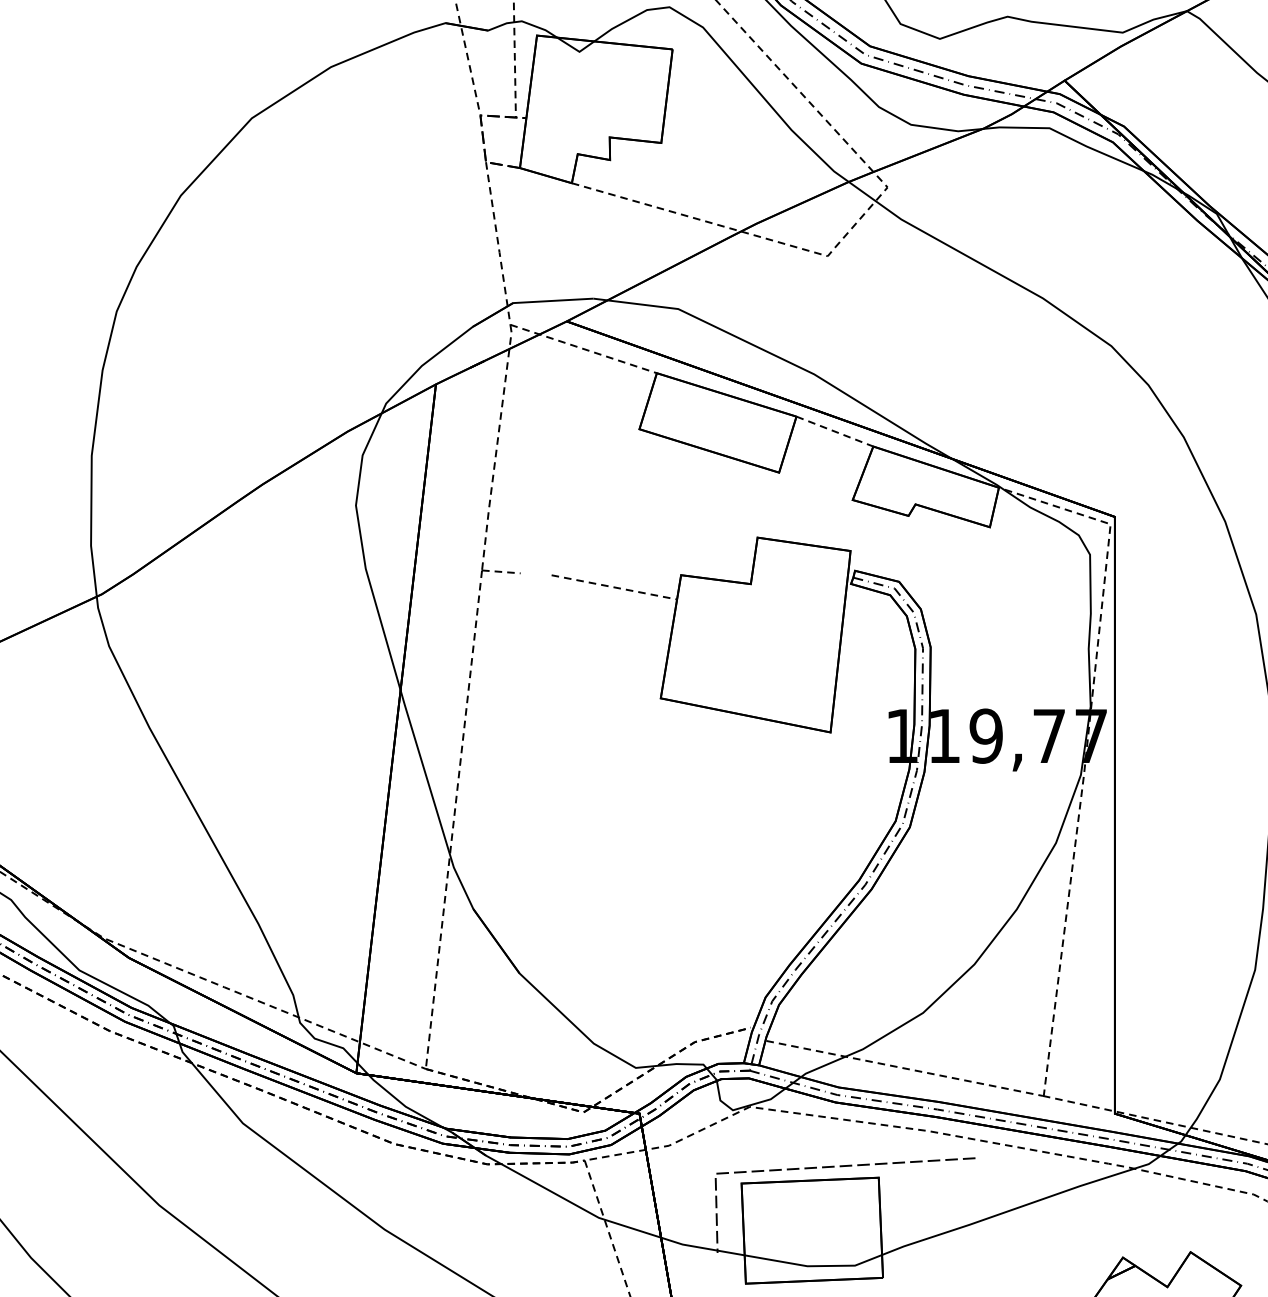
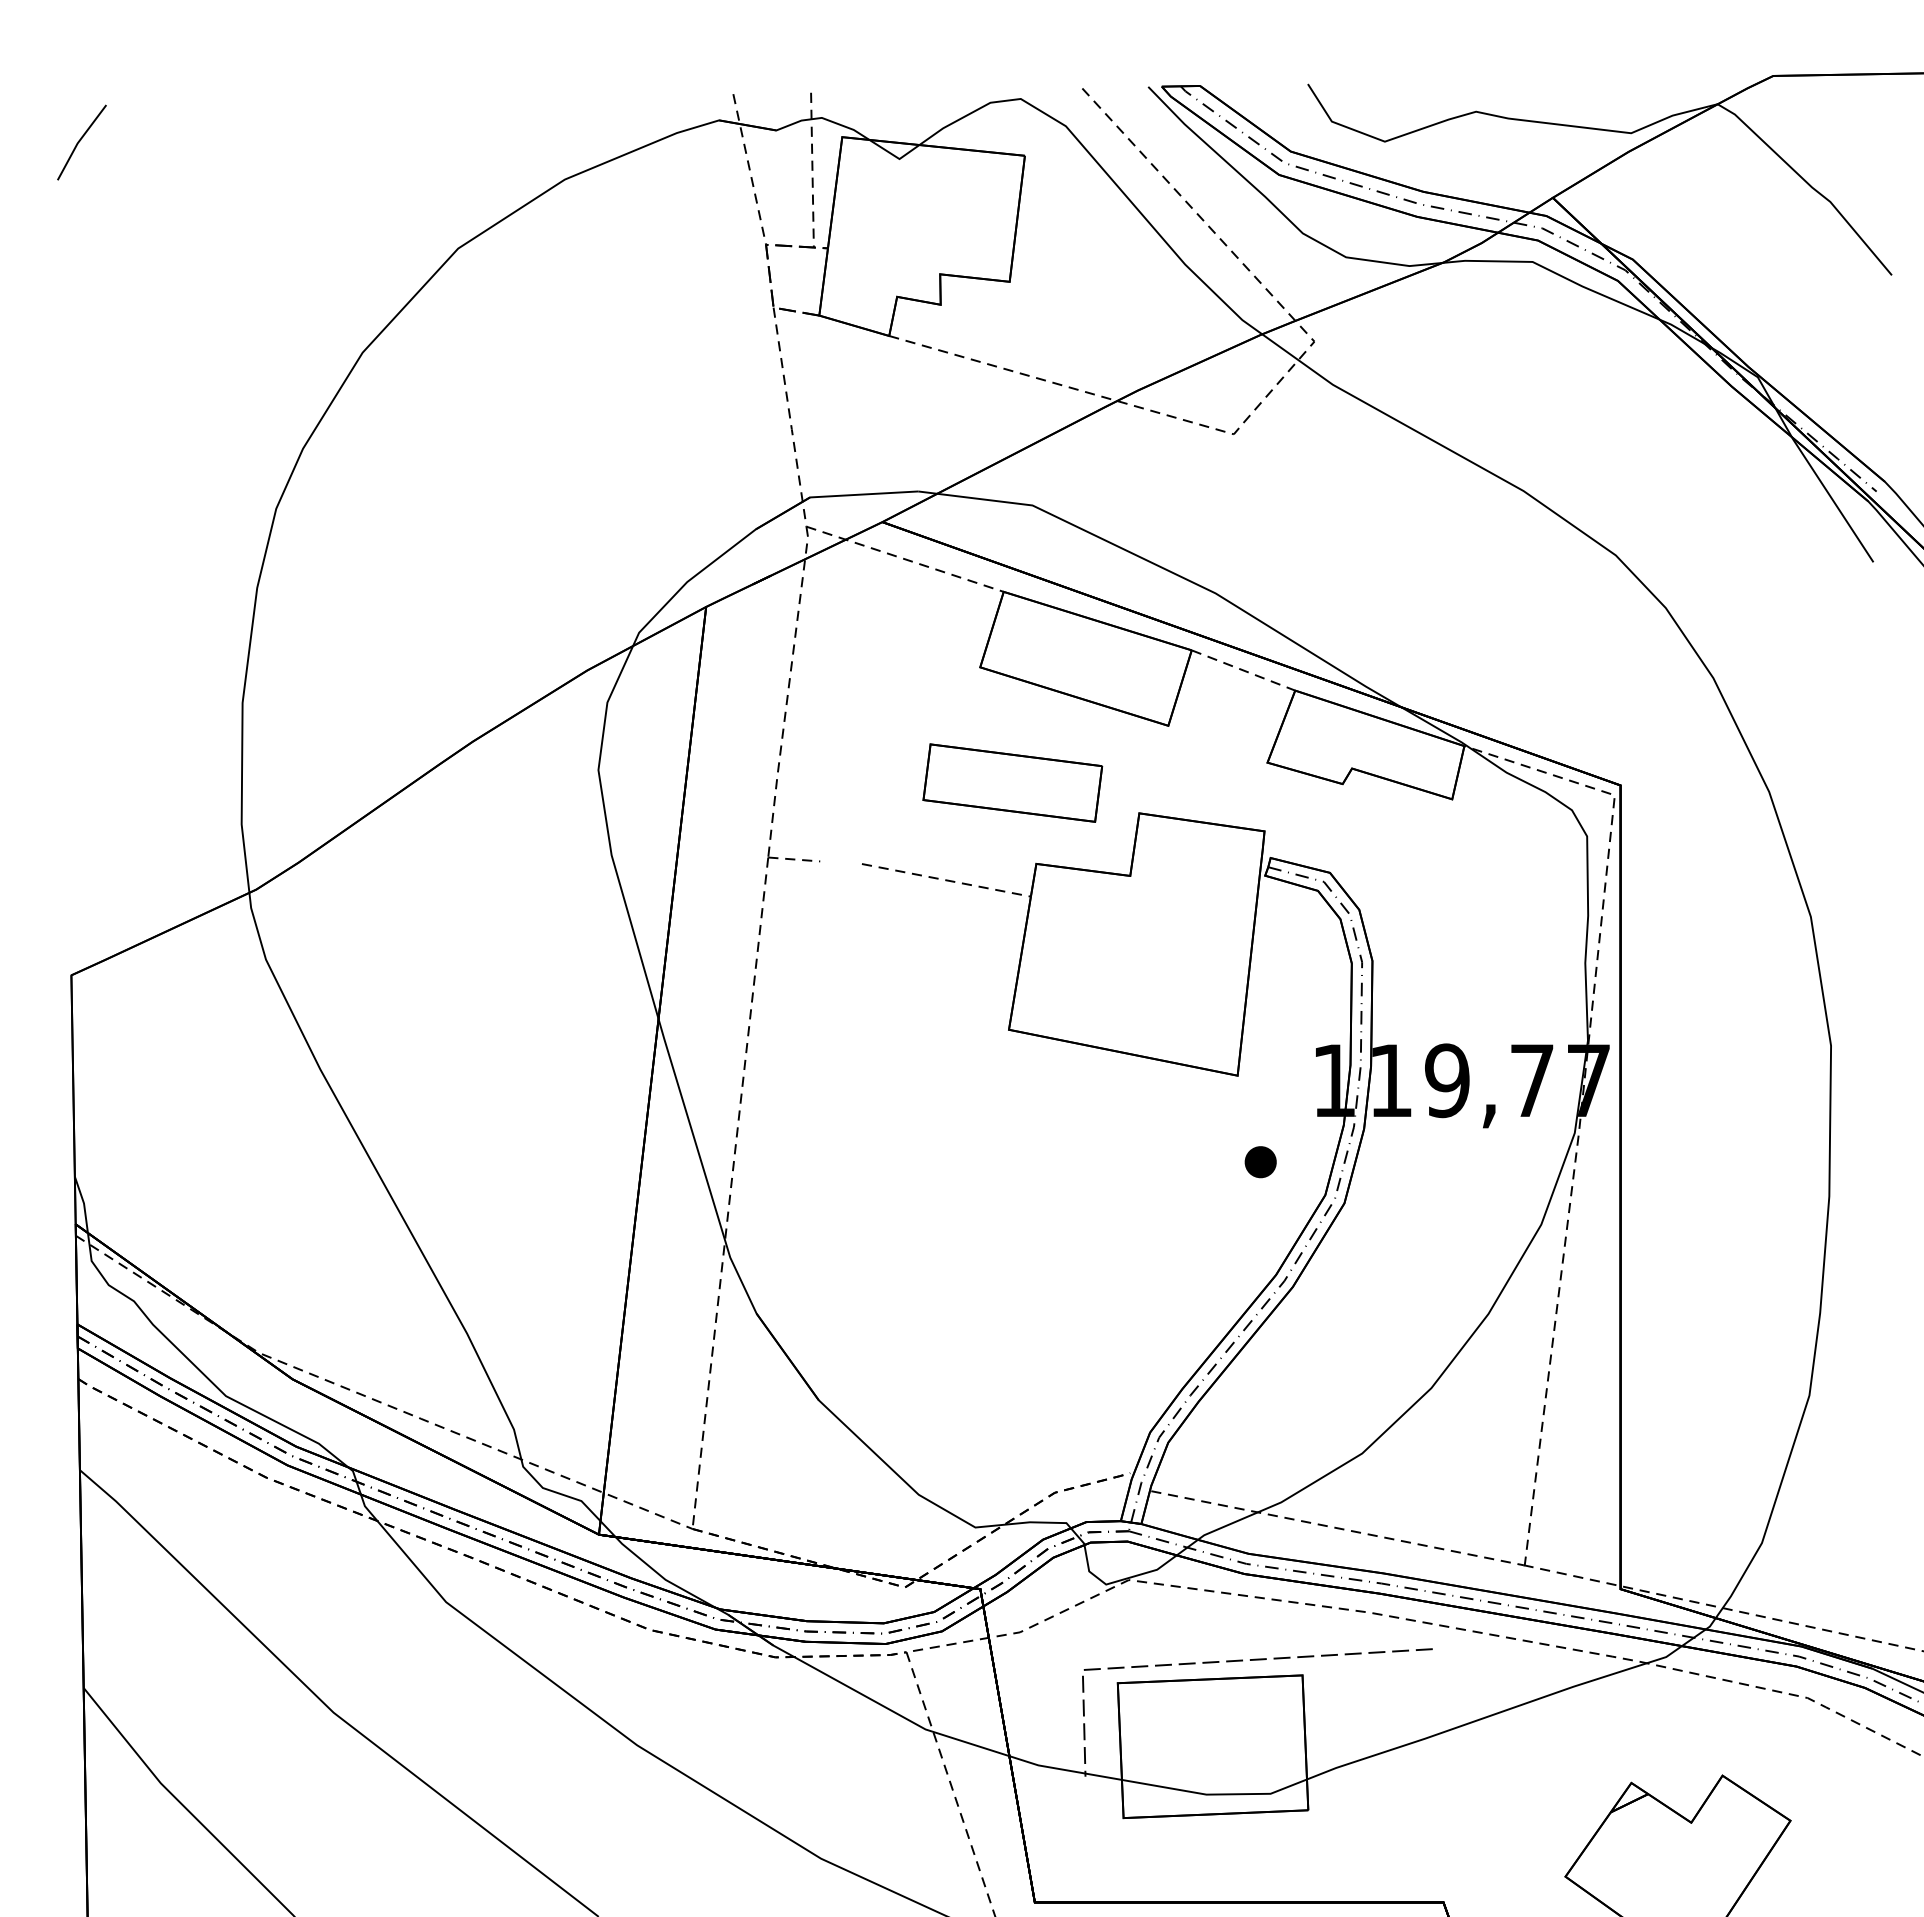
part: (663, 514) -> (1012, 782), added
part: (847, 796) -> (1260, 1162), added

